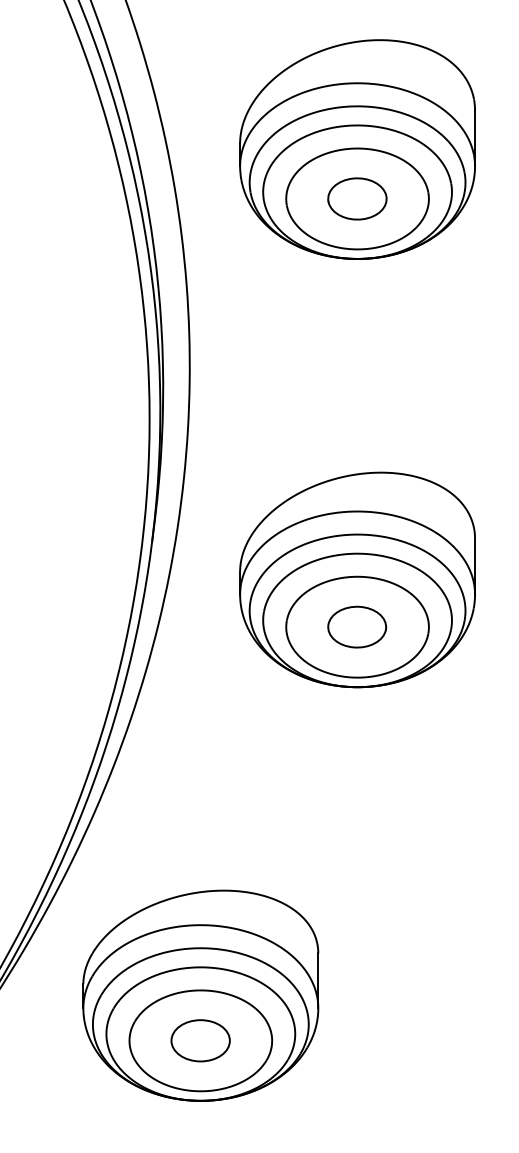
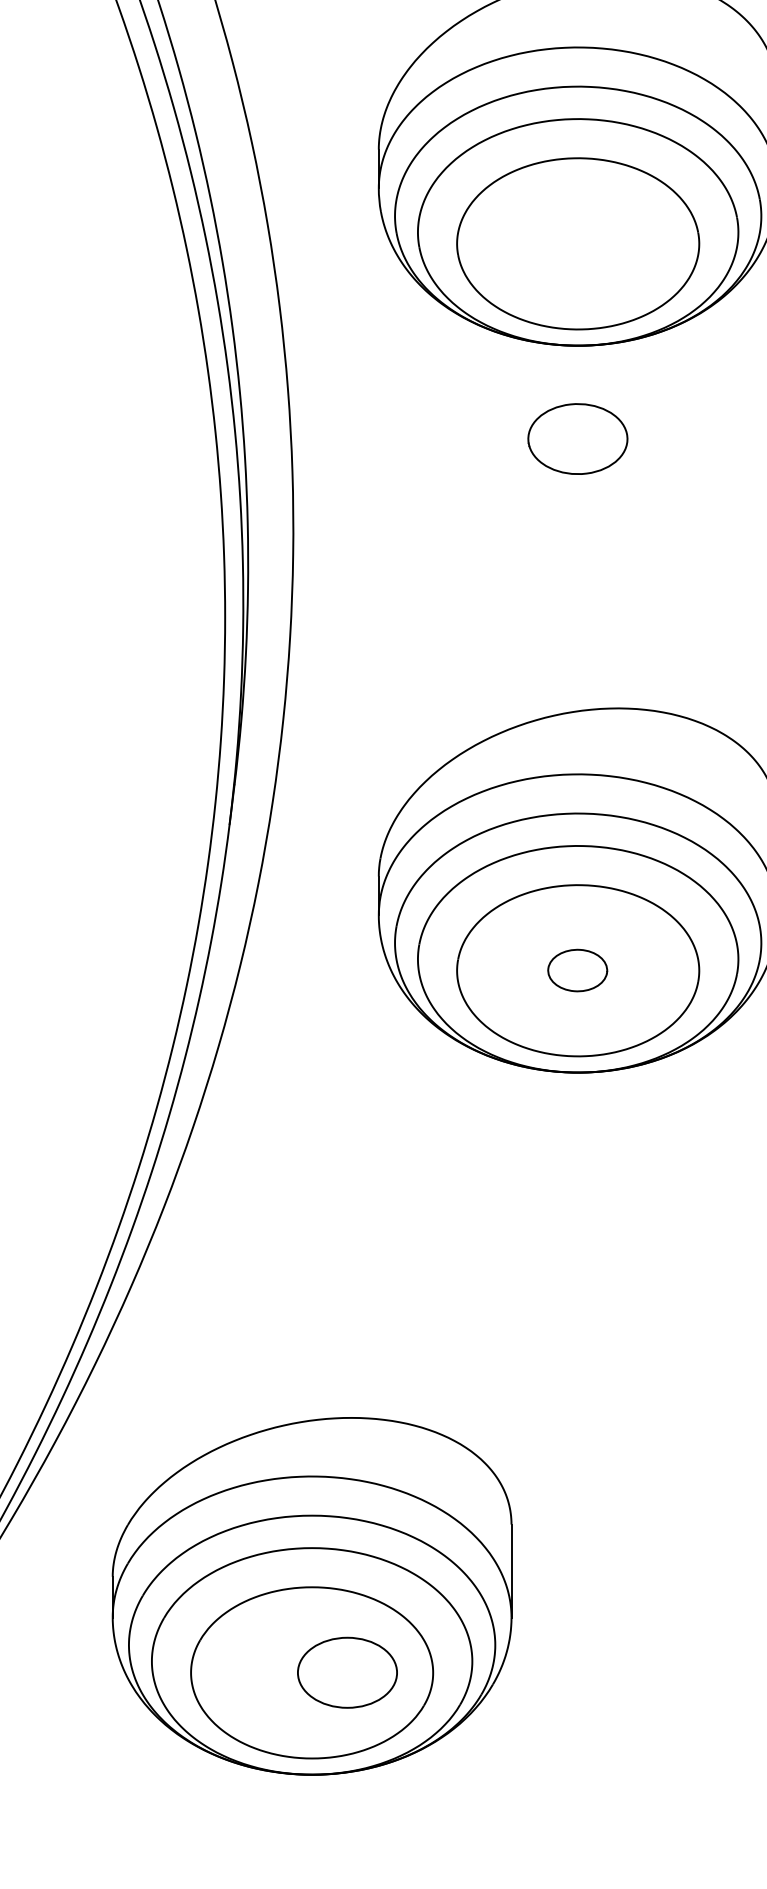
part: (357, 198) -> (578, 438), moved
part: (357, 626) -> (578, 969), size x0.6
part: (200, 1040) -> (347, 1672), moved

